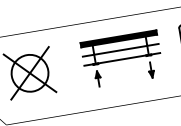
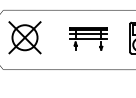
part: (122, 59) -> (88, 38), size x0.7

